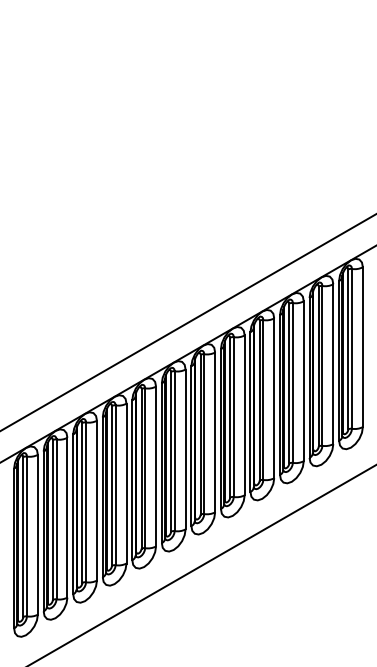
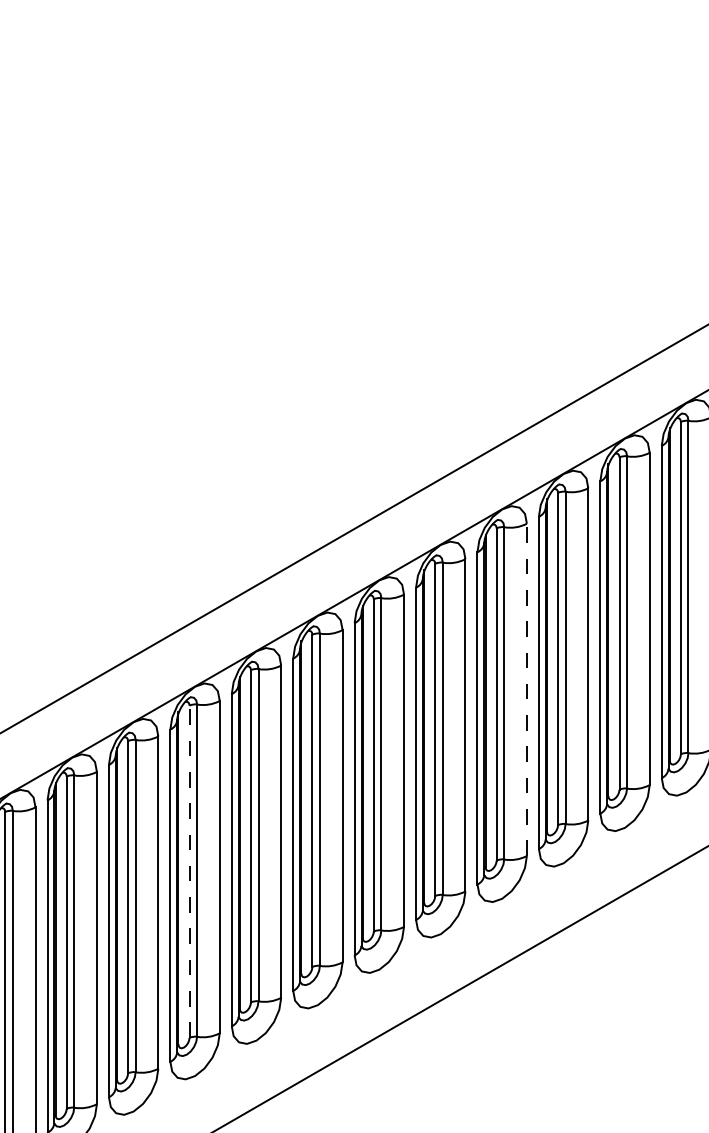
line: (274, 398) -> (527, 690), solid -> dashed
line: (111, 485) -> (188, 871), solid -> dashed

